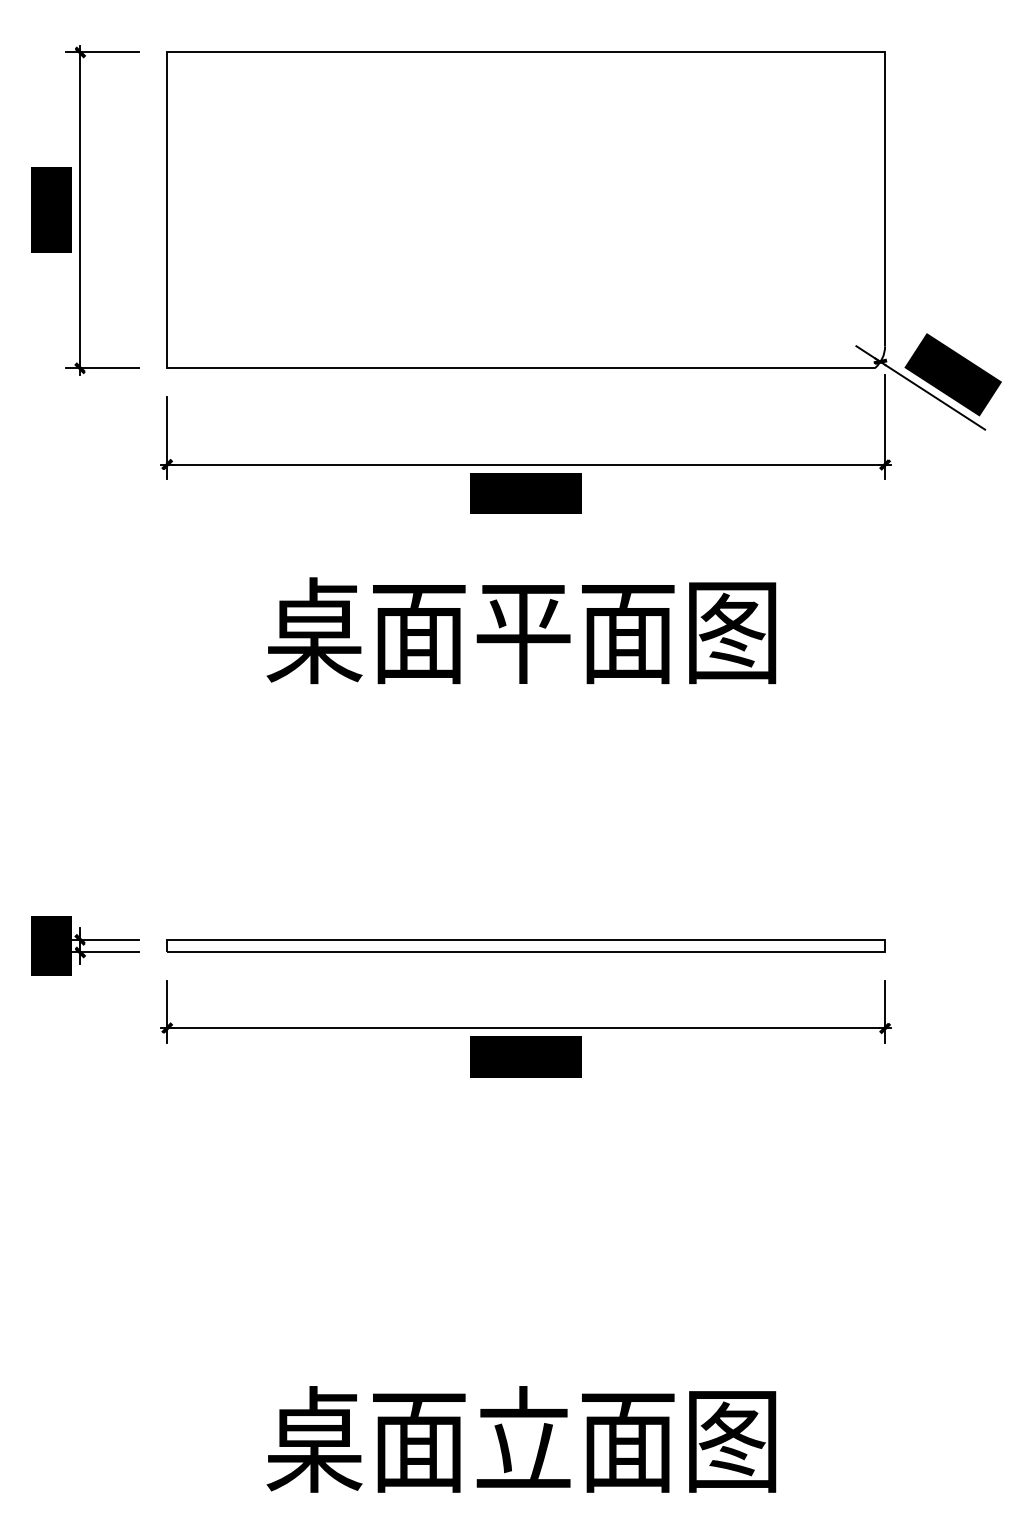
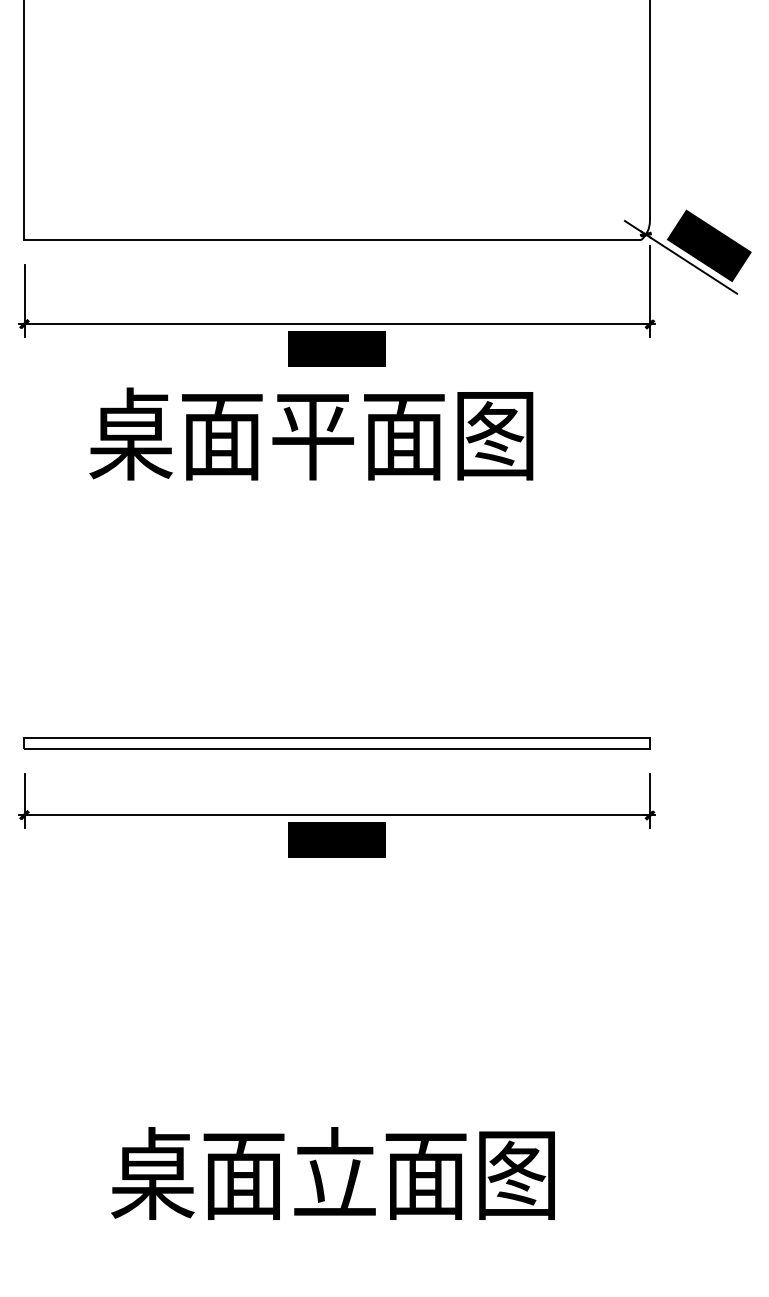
text: (521, 630) -> (311, 433), moved

